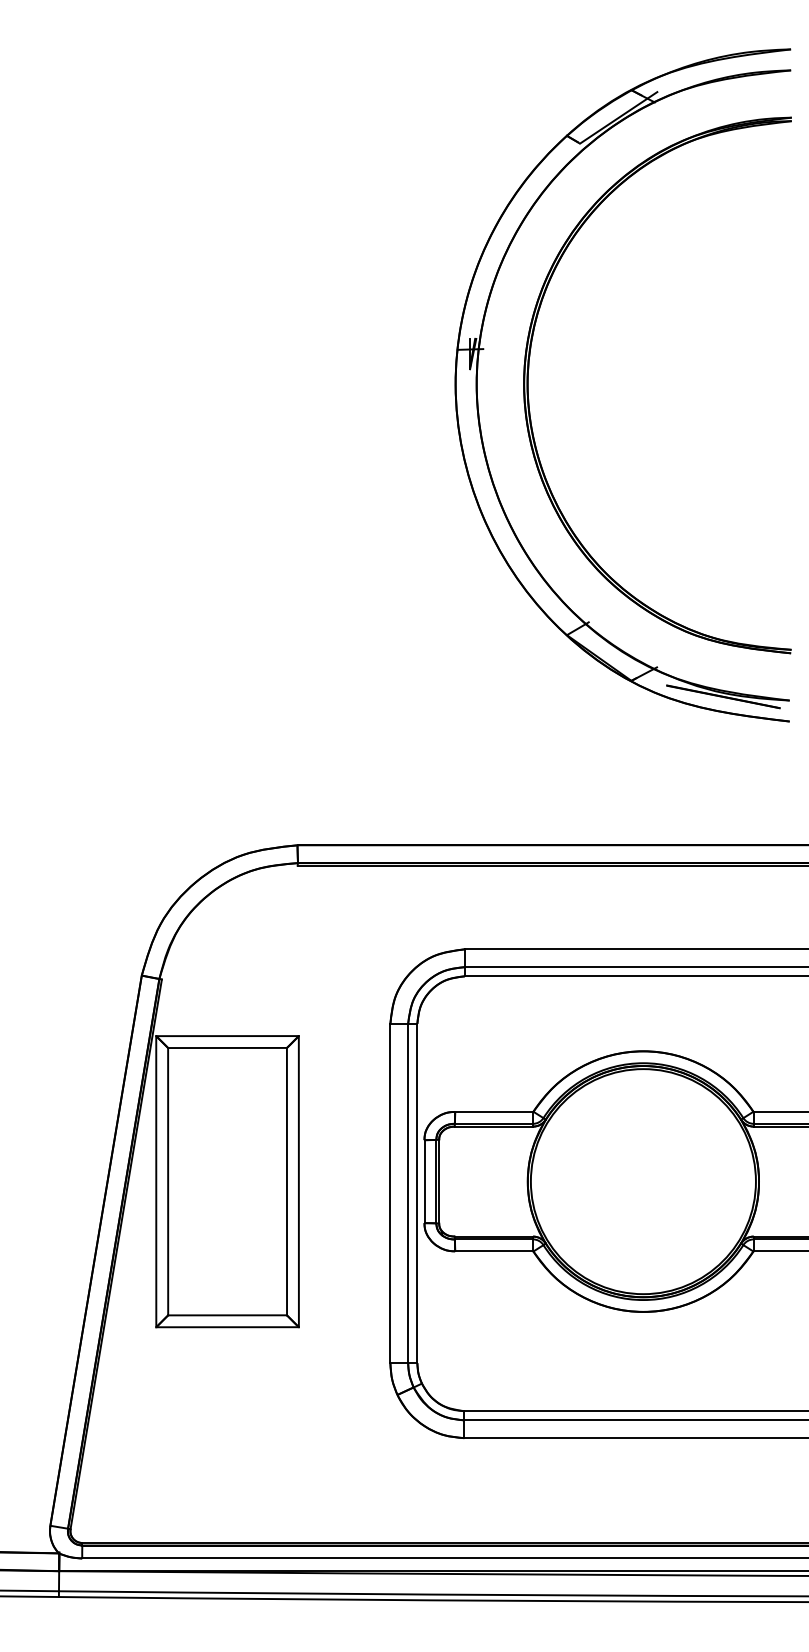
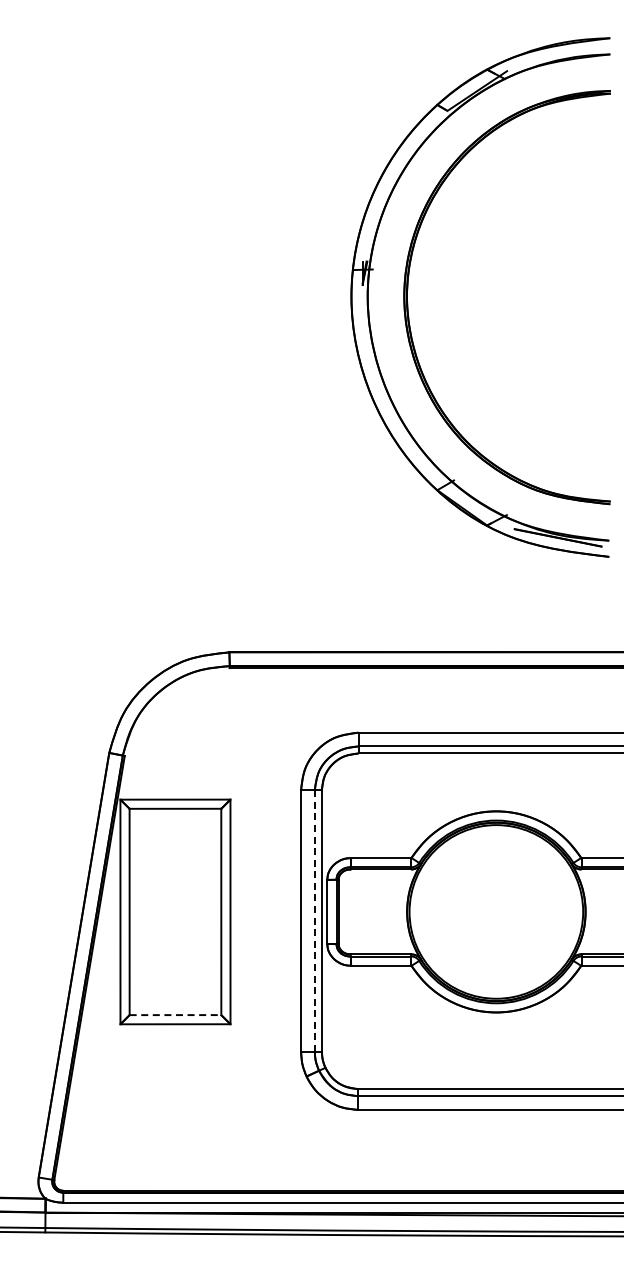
line: (407, 1194) -> (314, 921), solid -> dashed
line: (227, 1315) -> (175, 1015), solid -> dashed

